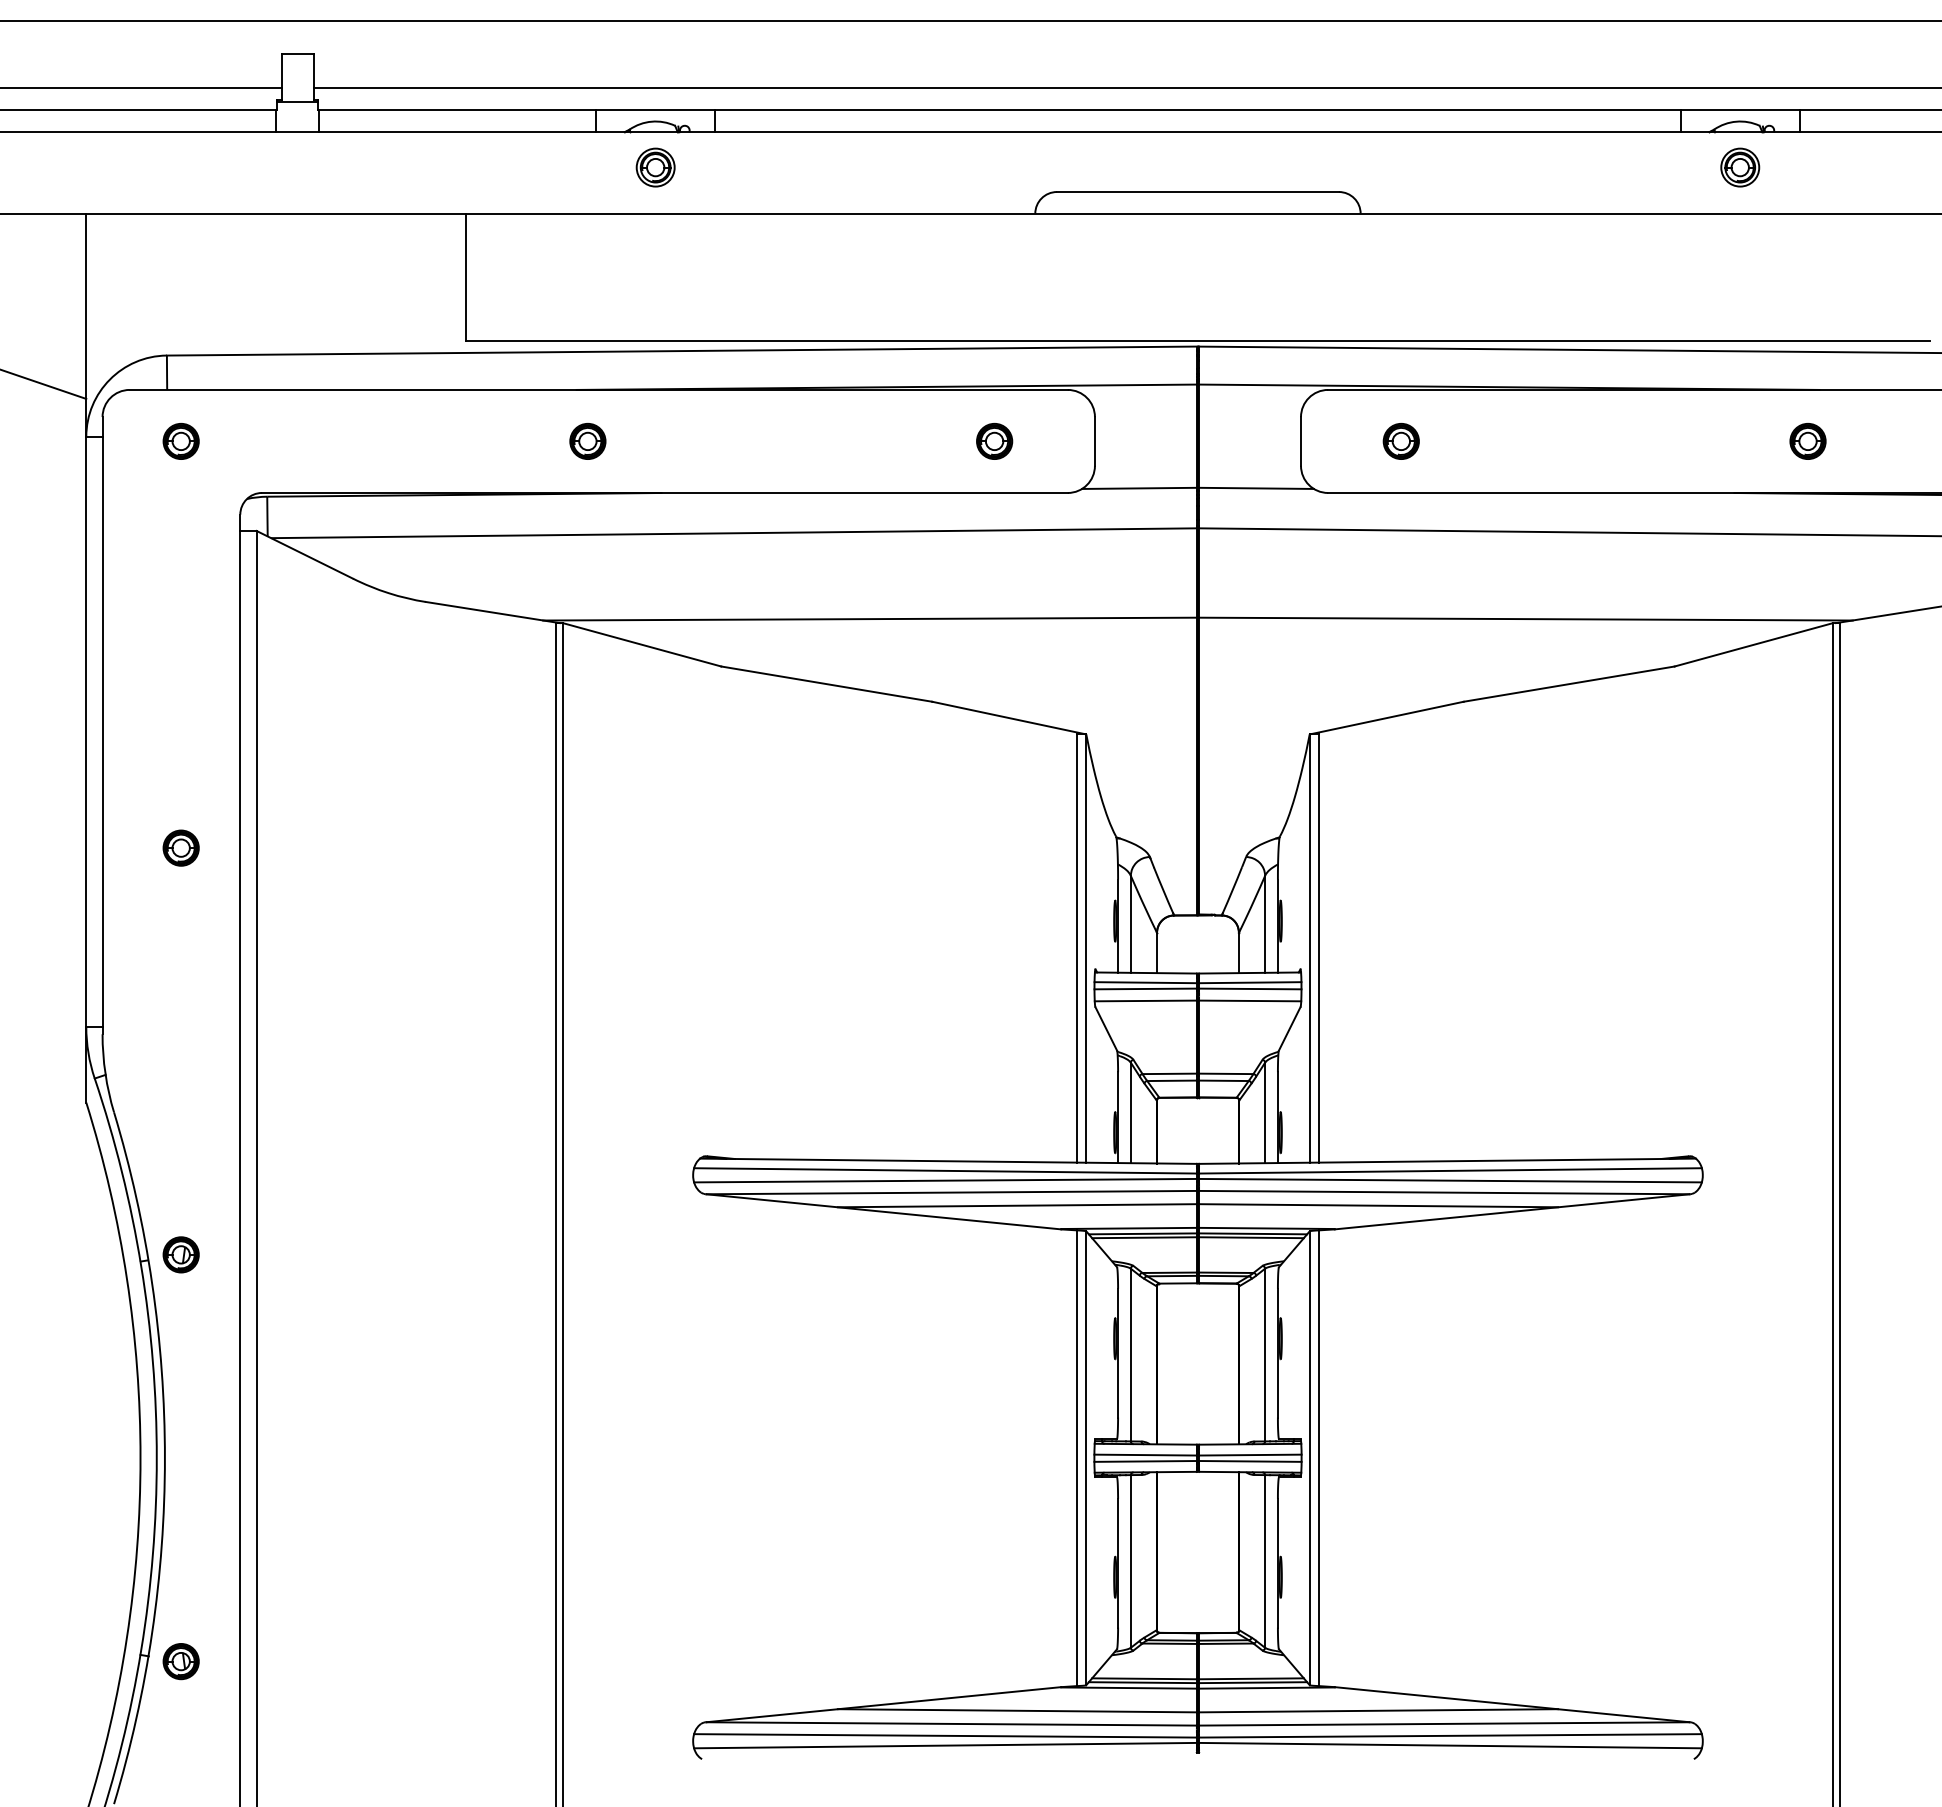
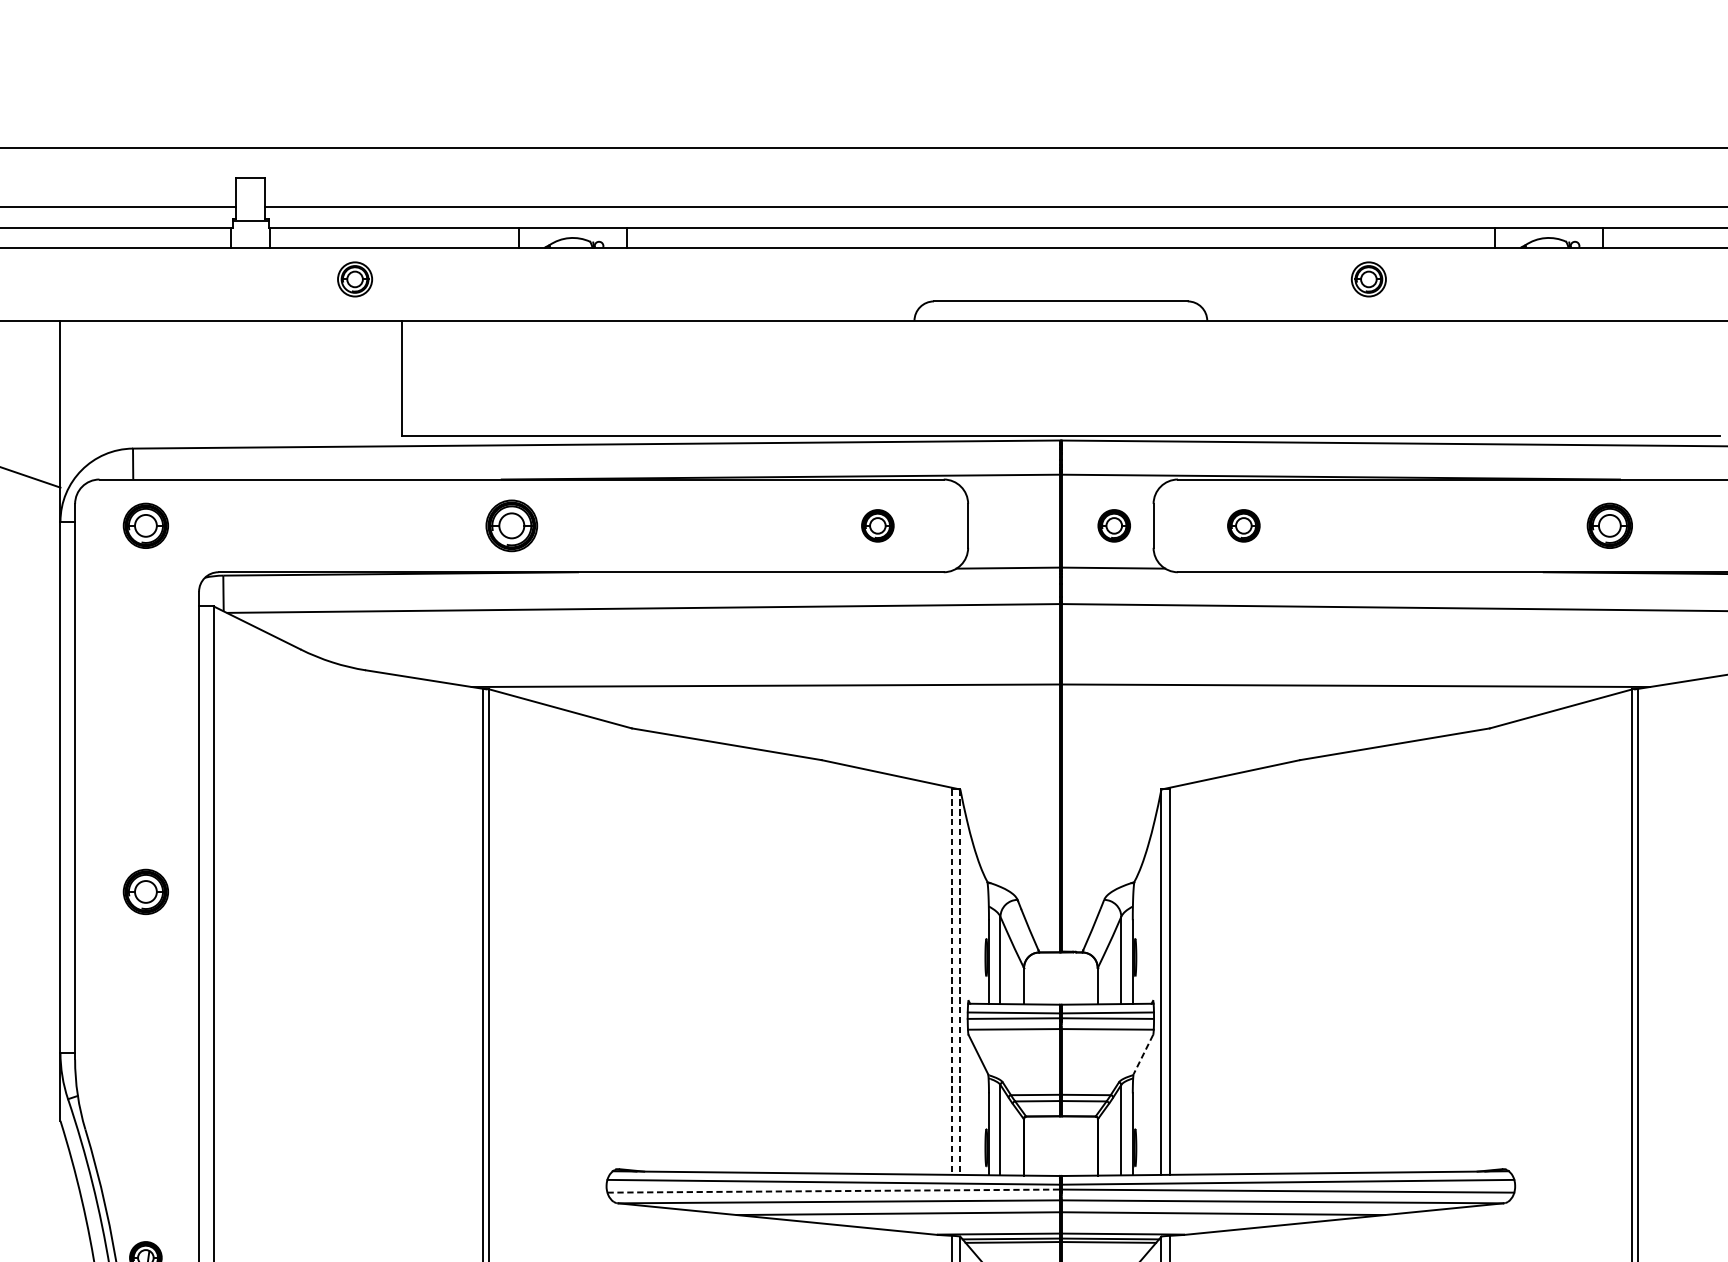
part: (655, 167) -> (354, 279), moved
part: (1740, 167) -> (1369, 279), moved
part: (180, 441) -> (145, 525), size x1.4
part: (587, 441) -> (511, 525), size x1.6
part: (1256, 441) -> (1113, 525), added
part: (1807, 441) -> (1609, 525), size x1.4
part: (180, 847) -> (145, 891), size x1.4
line: (1076, 948) -> (951, 982), solid -> dashed
line: (1086, 949) -> (960, 983), solid -> dashed
line: (1289, 1029) -> (1143, 1055), solid -> dashed
line: (946, 1180) -> (834, 1190), solid -> dashed

